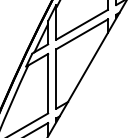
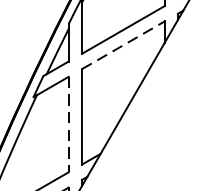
line: (82, 34) -> (123, 45), solid -> dashed
line: (48, 83) -> (69, 124), solid -> dashed

